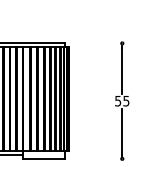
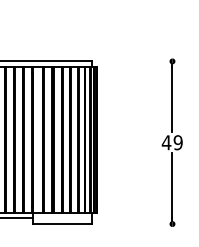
text: (121, 100) -> (171, 141), 55 -> 49

